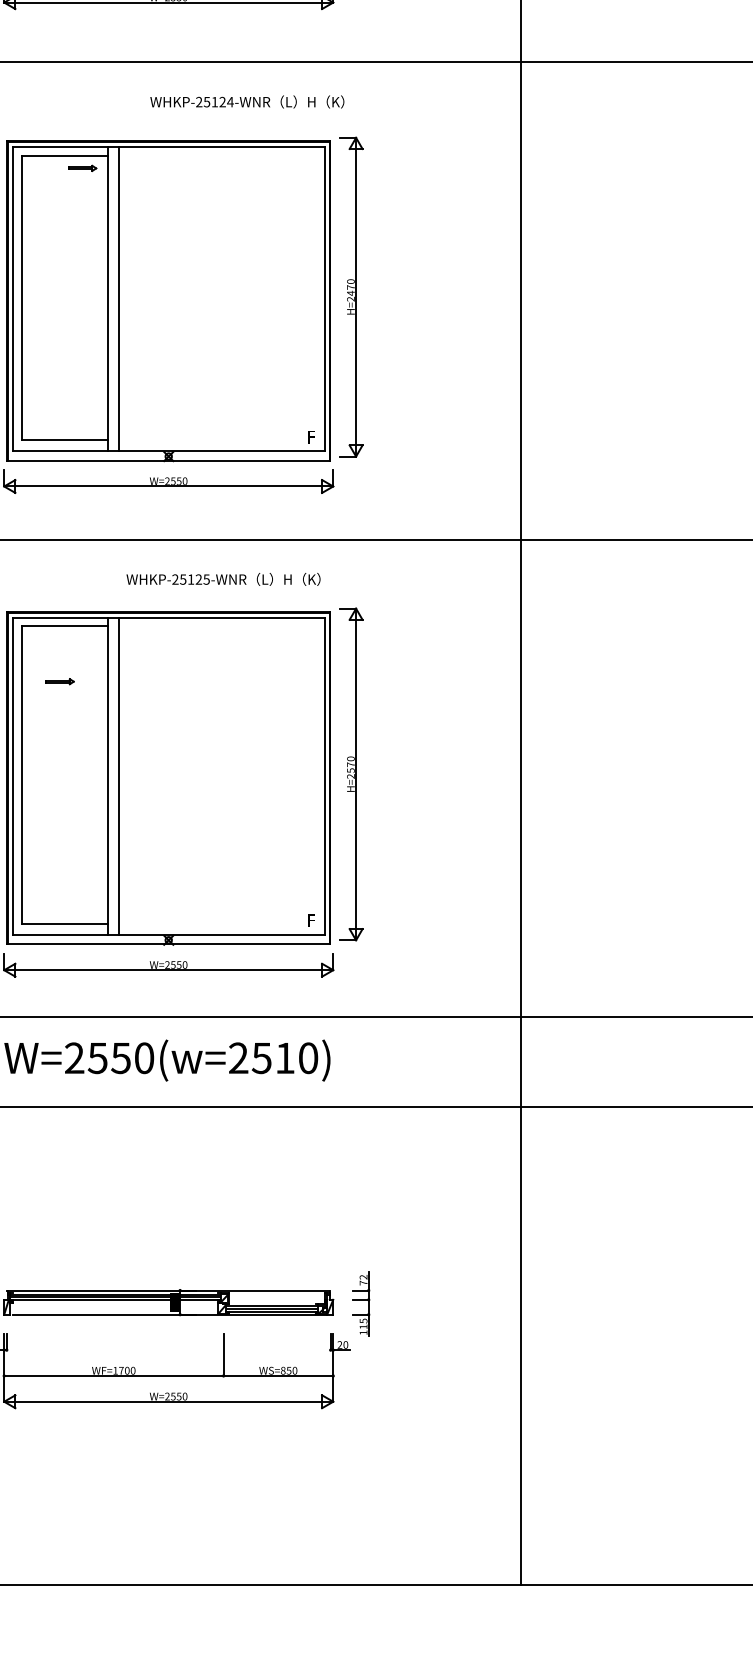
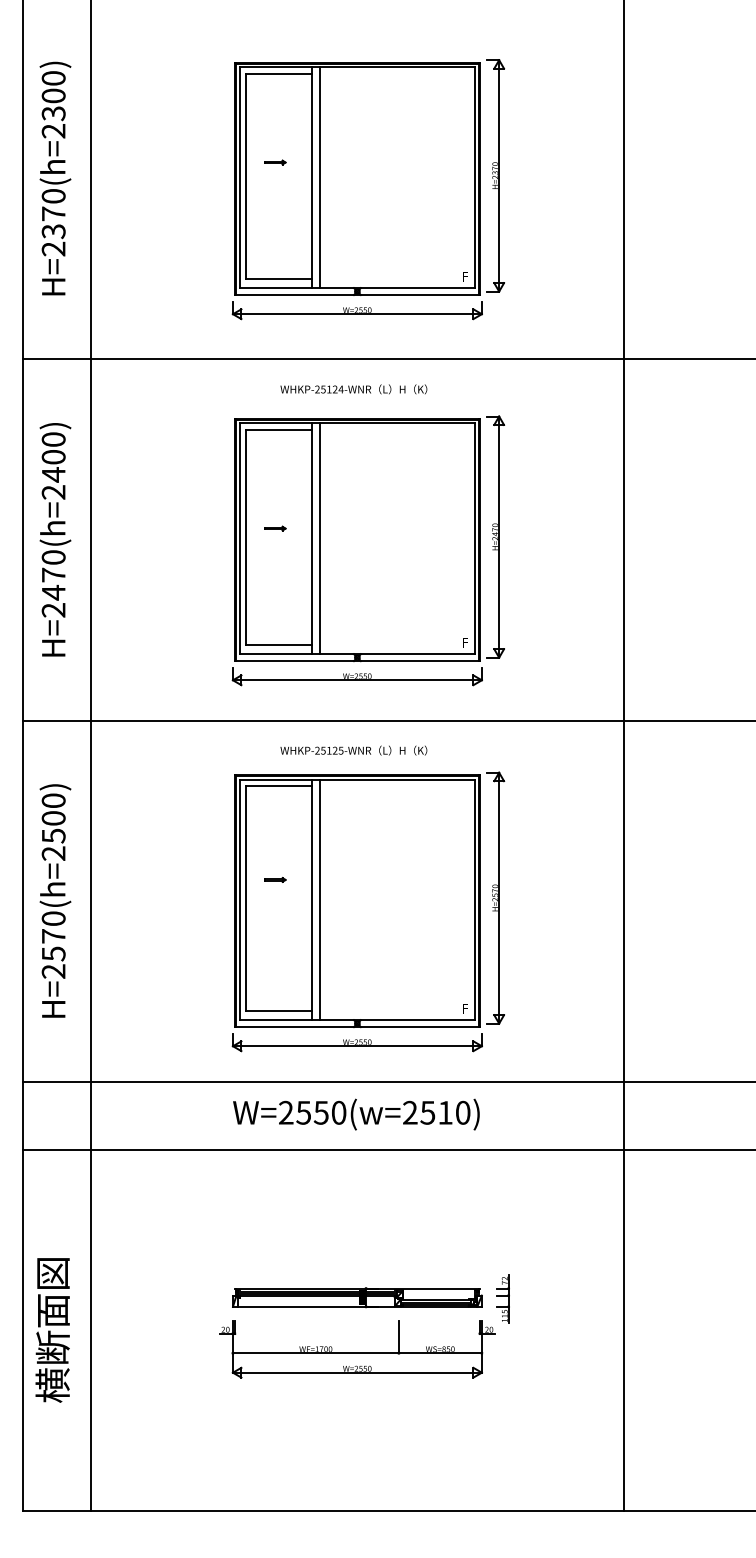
text: (246, 102) -> (353, 389), moved
part: (82, 168) -> (275, 528), moved
text: (223, 579) -> (353, 750), moved
part: (60, 681) -> (275, 879), moved

